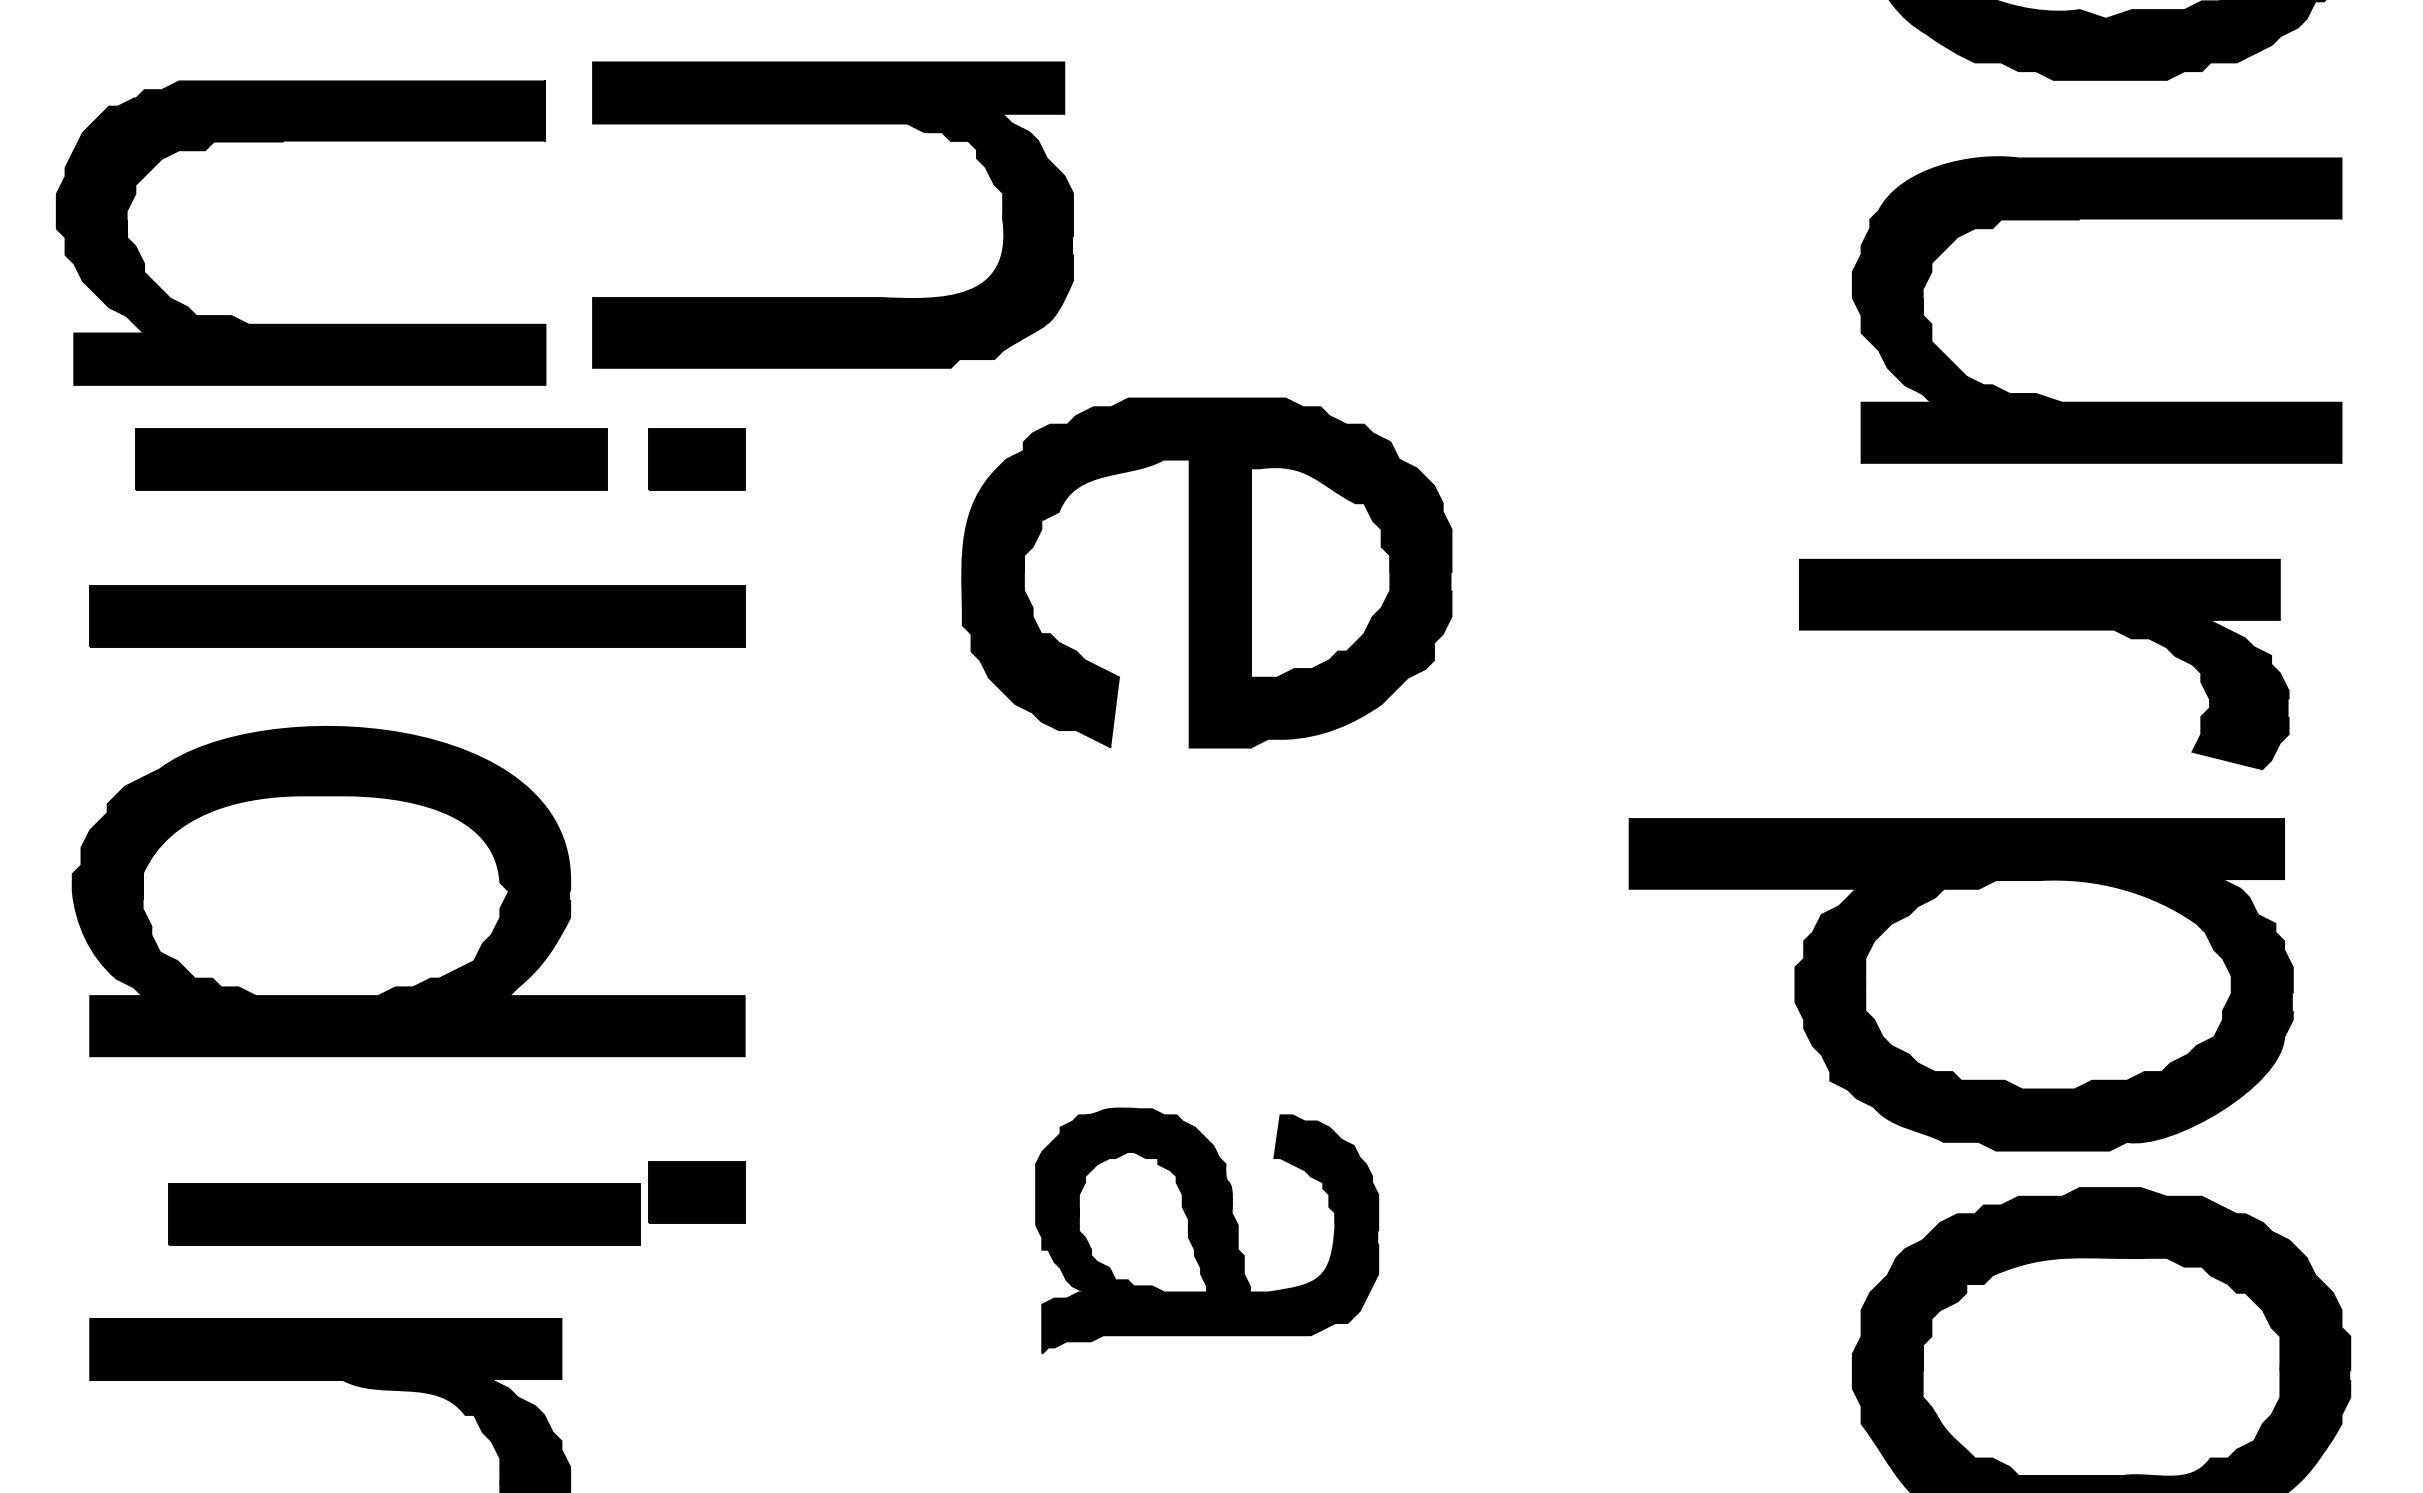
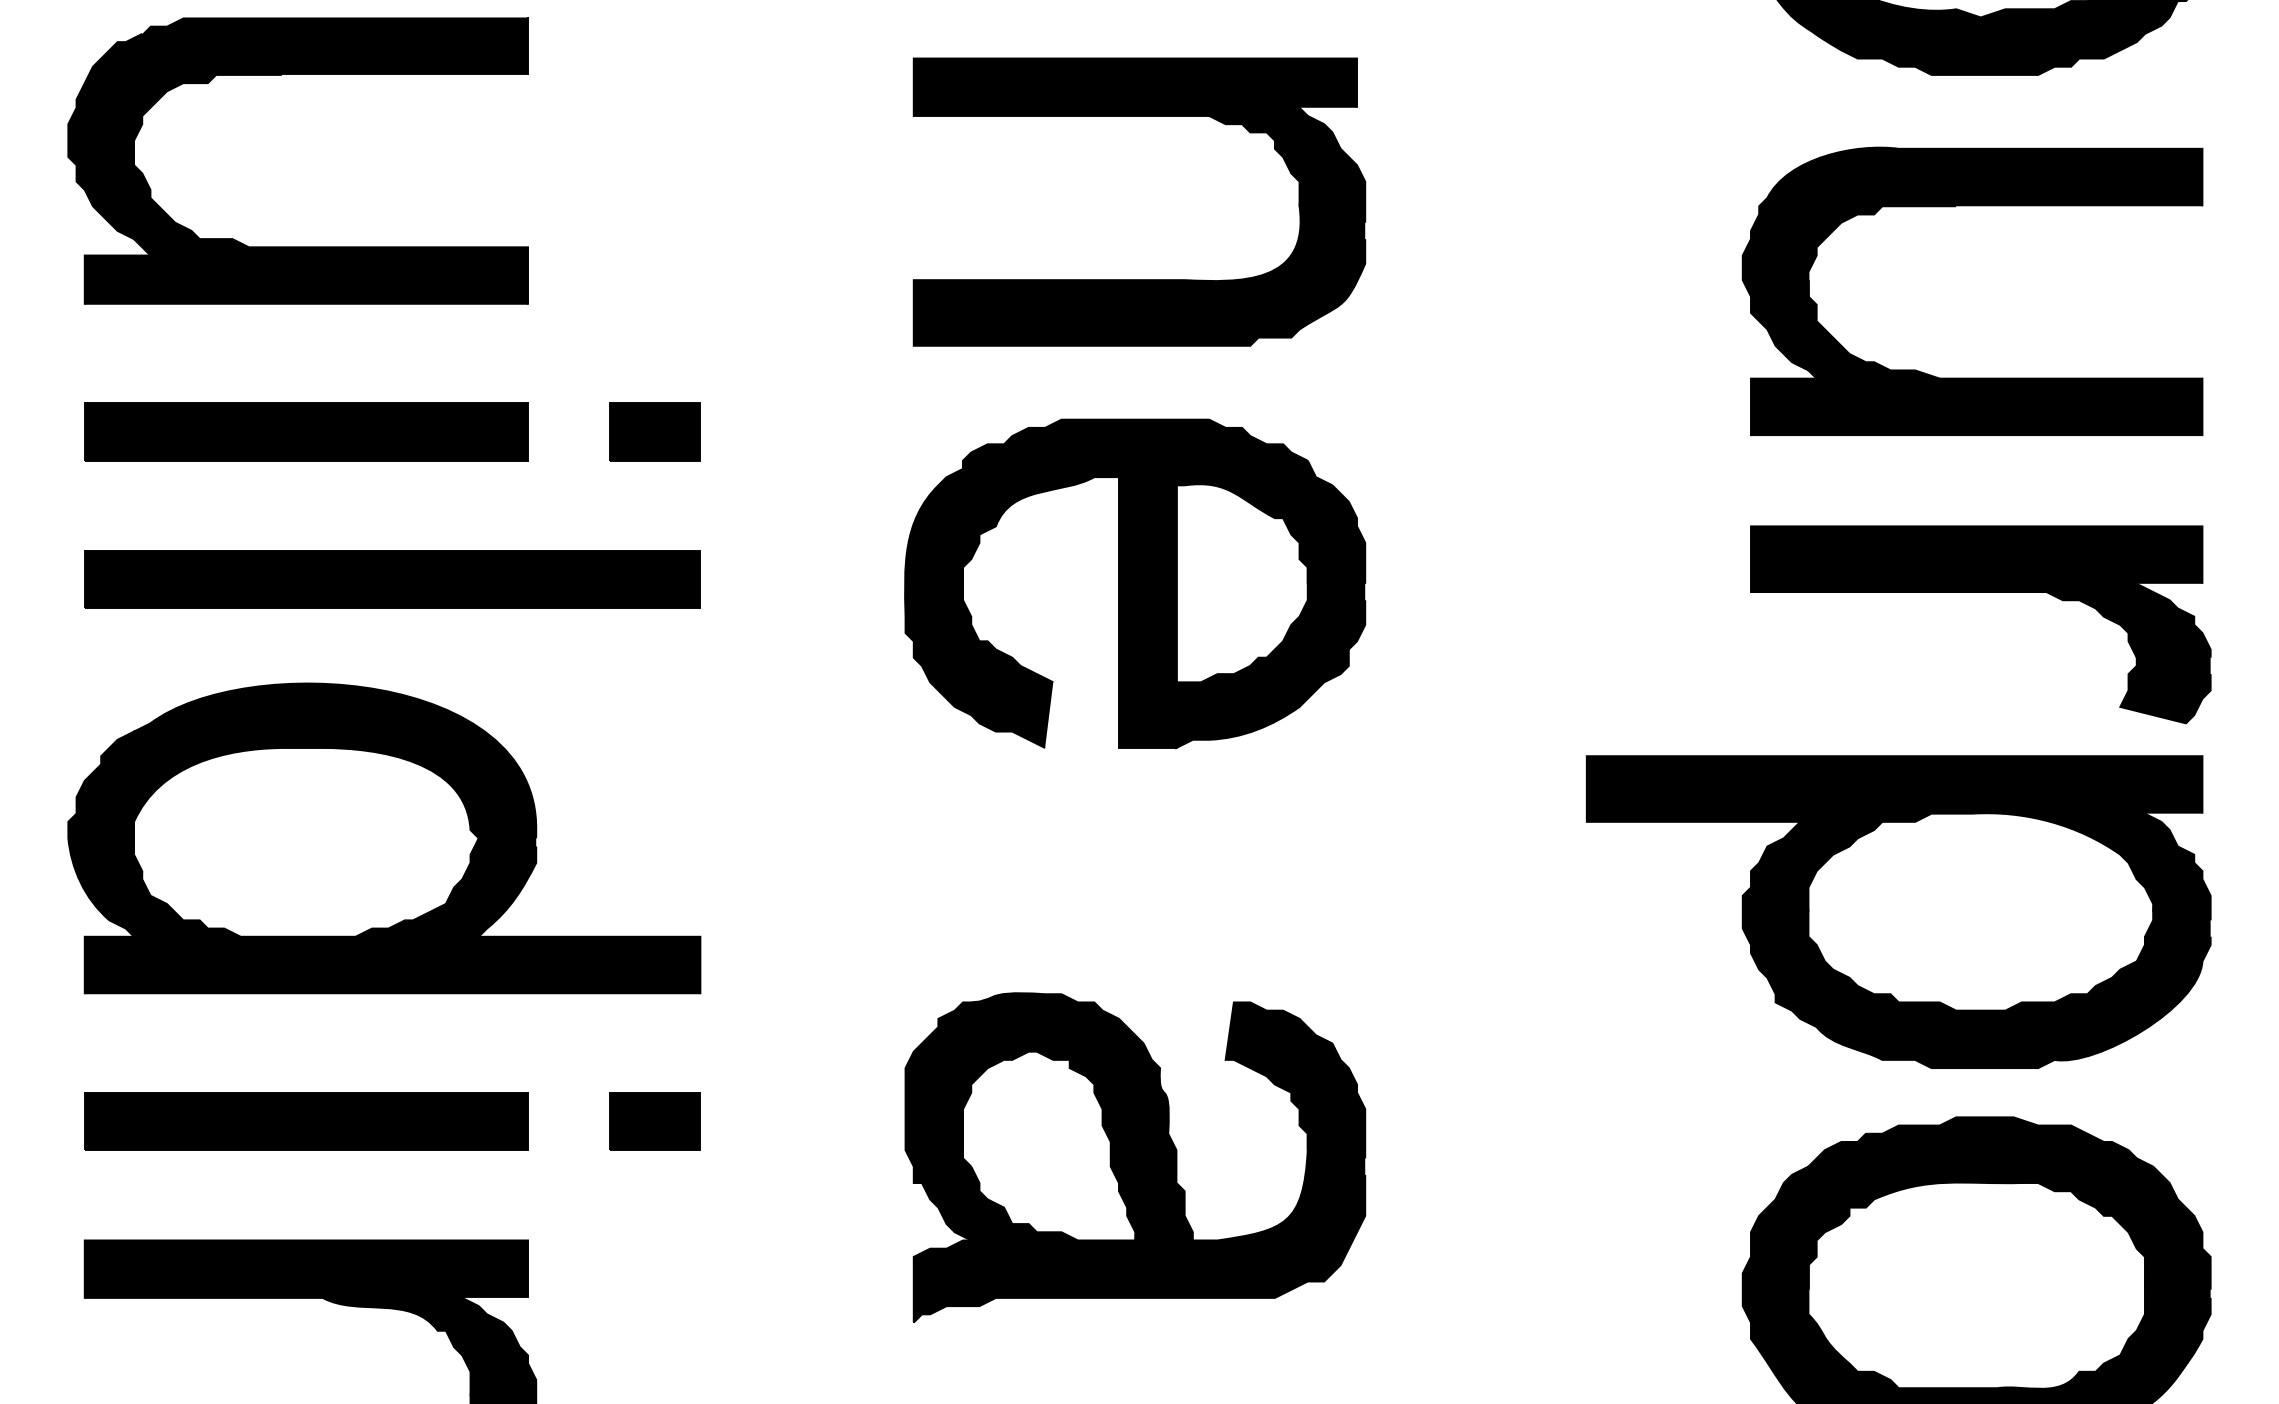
part: (300, 141) -> (297, 74), moved
part: (833, 297) -> (1139, 279), moved
part: (371, 458) -> (306, 431), moved
part: (1207, 572) -> (1135, 583), moved
part: (2043, 630) -> (1980, 592), moved
part: (1960, 984) -> (1898, 911), moved
part: (404, 1214) -> (306, 1121), moved
part: (1207, 1230) -> (1135, 1157), size x1.43

